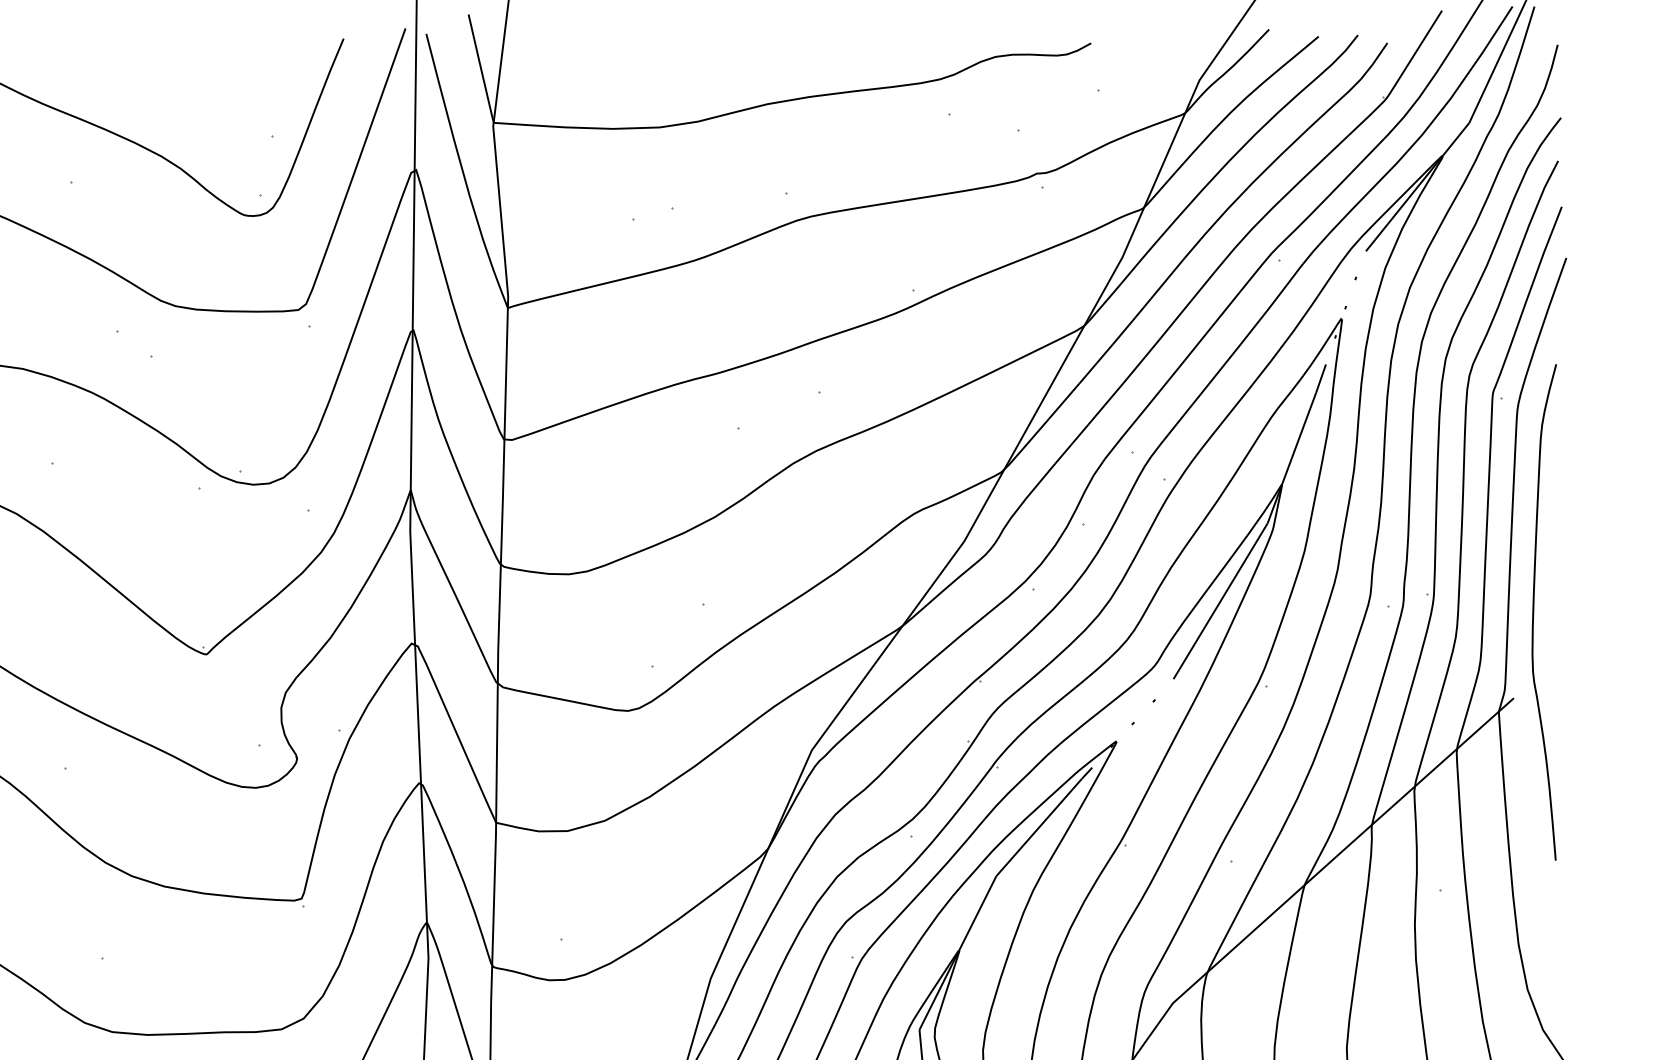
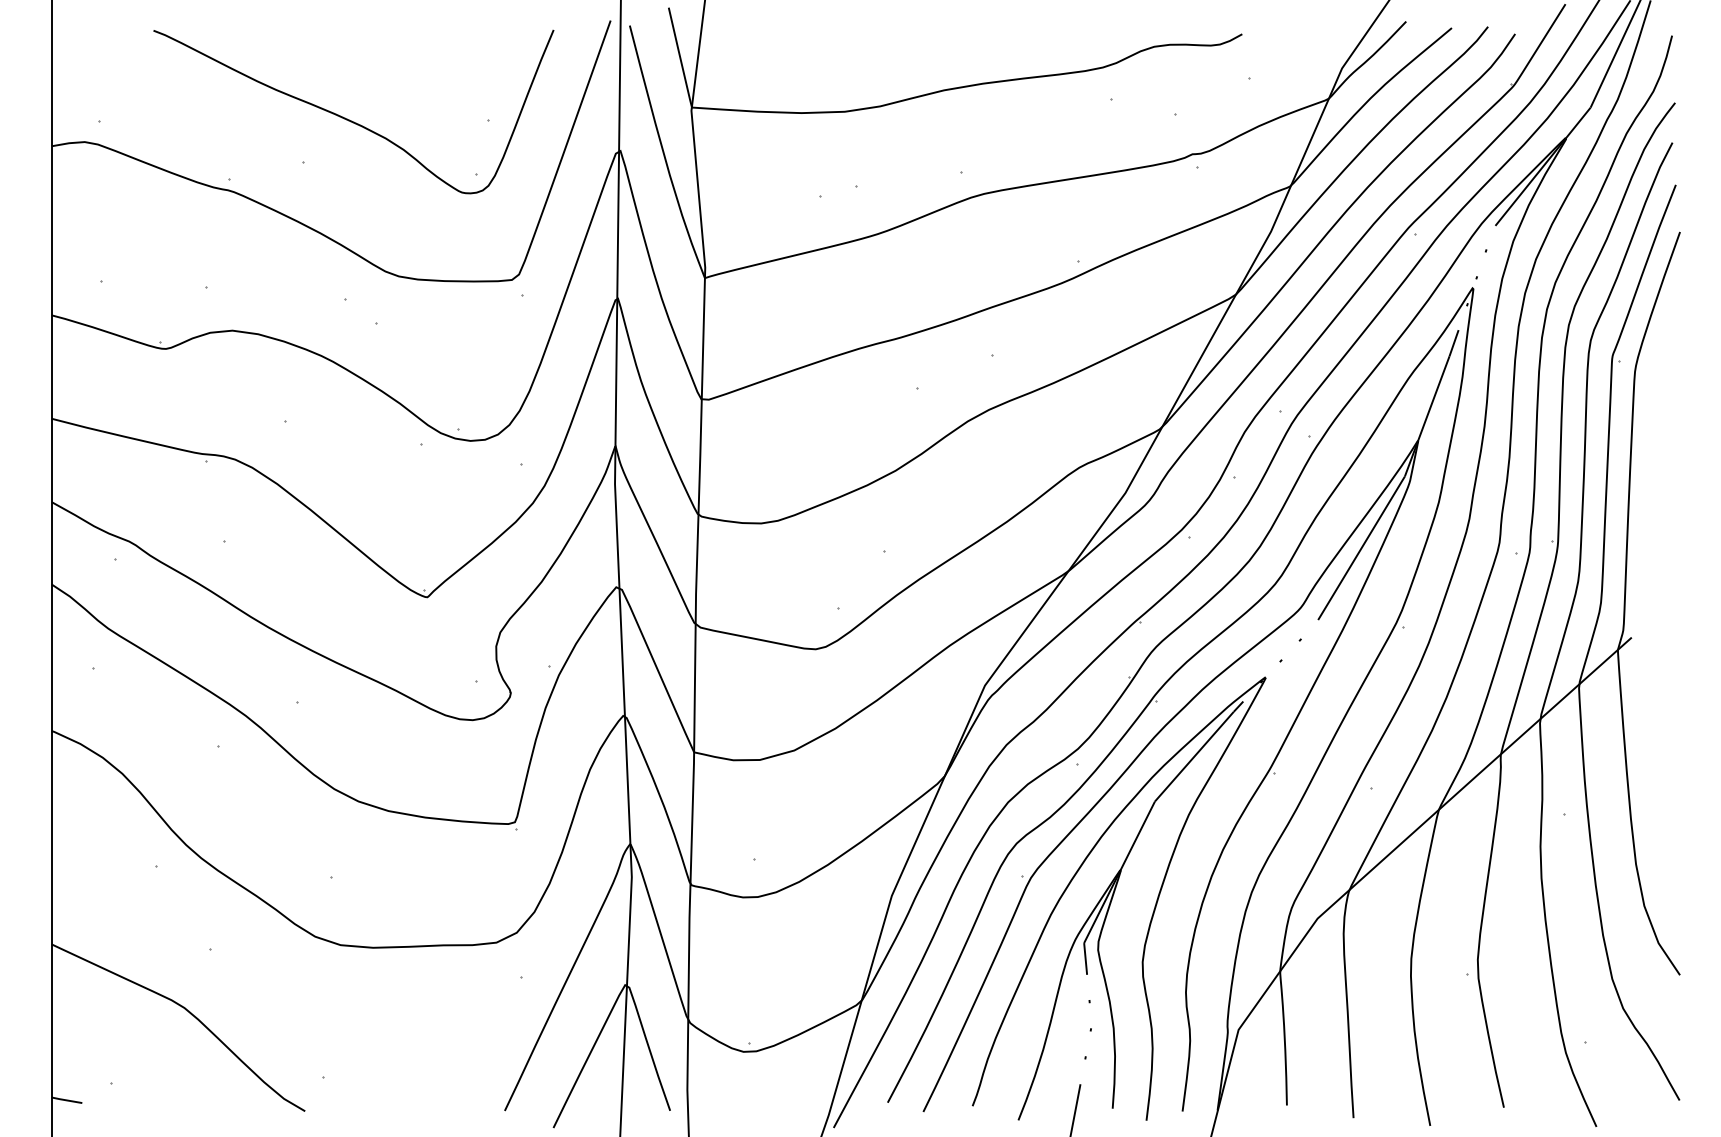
curve: (1534, 612) -> (1650, 558), removed

